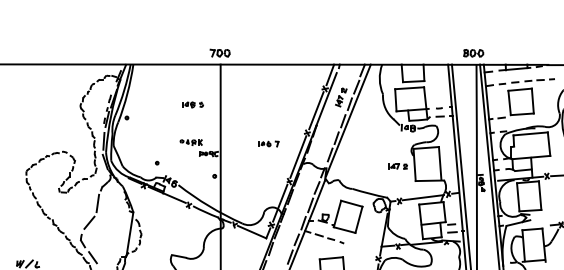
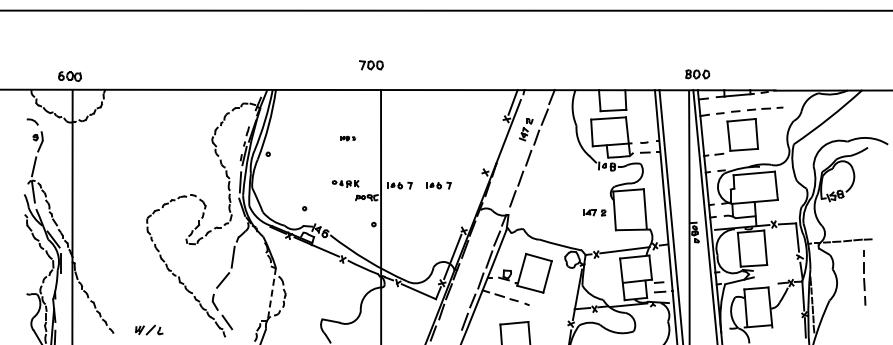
part: (220, 53) -> (371, 65), moved
part: (473, 53) -> (697, 74), moved
part: (192, 104) -> (347, 138), size x0.6
line: (315, 110) -> (495, 145), removed
line: (348, 120) -> (534, 157), removed
part: (235, 143) -> (399, 185), added
line: (298, 157) -> (474, 201), removed
line: (129, 234) -> (271, 294), solid -> dashed

